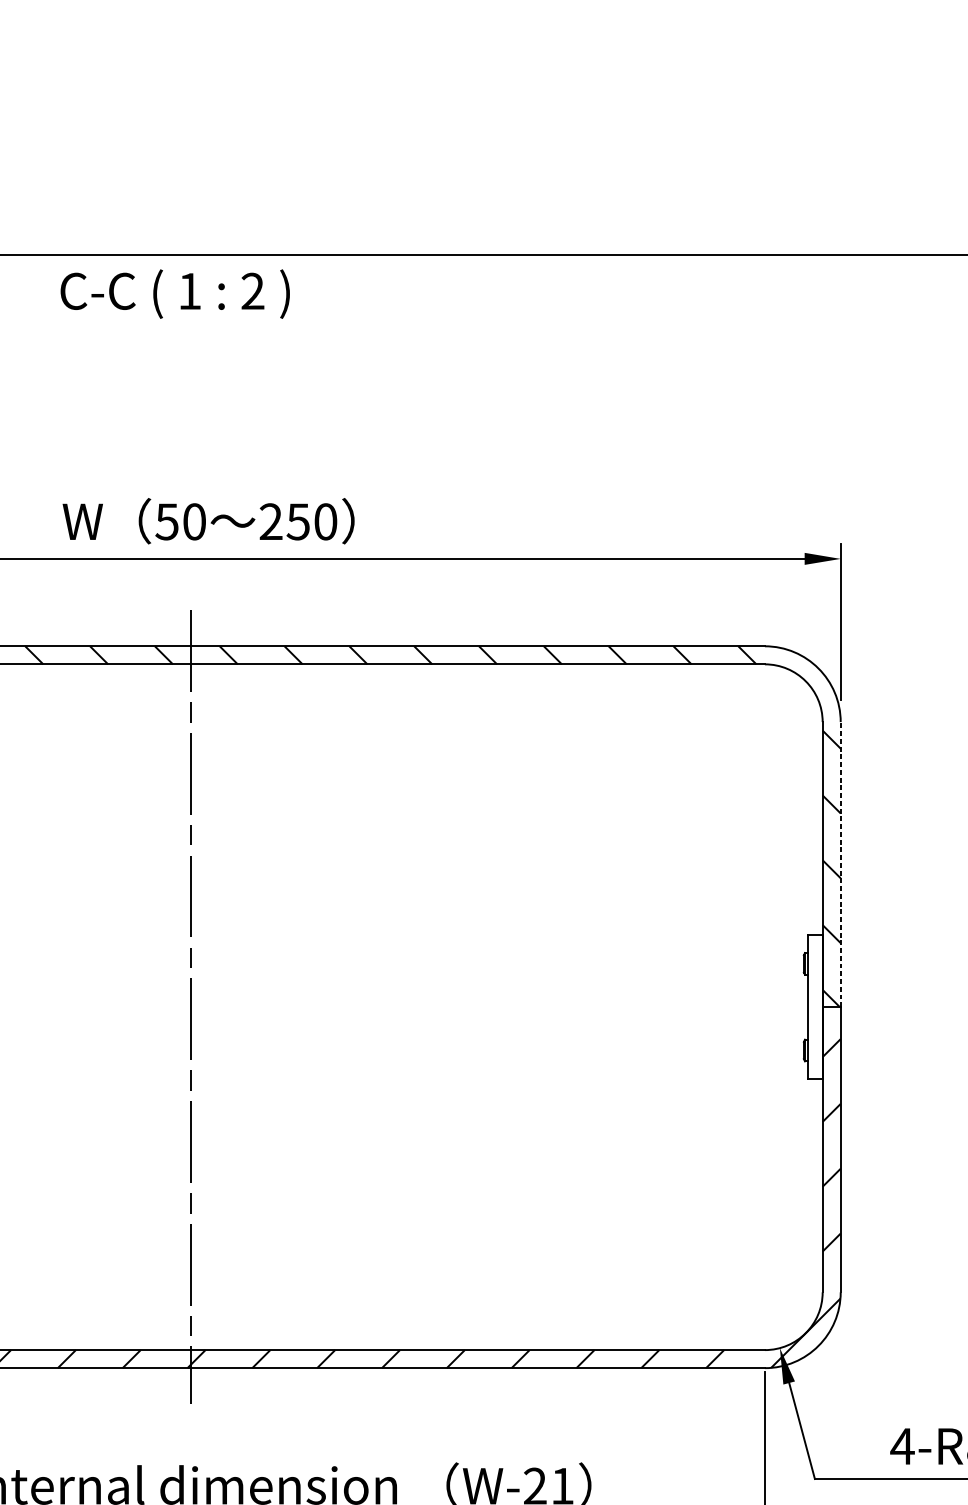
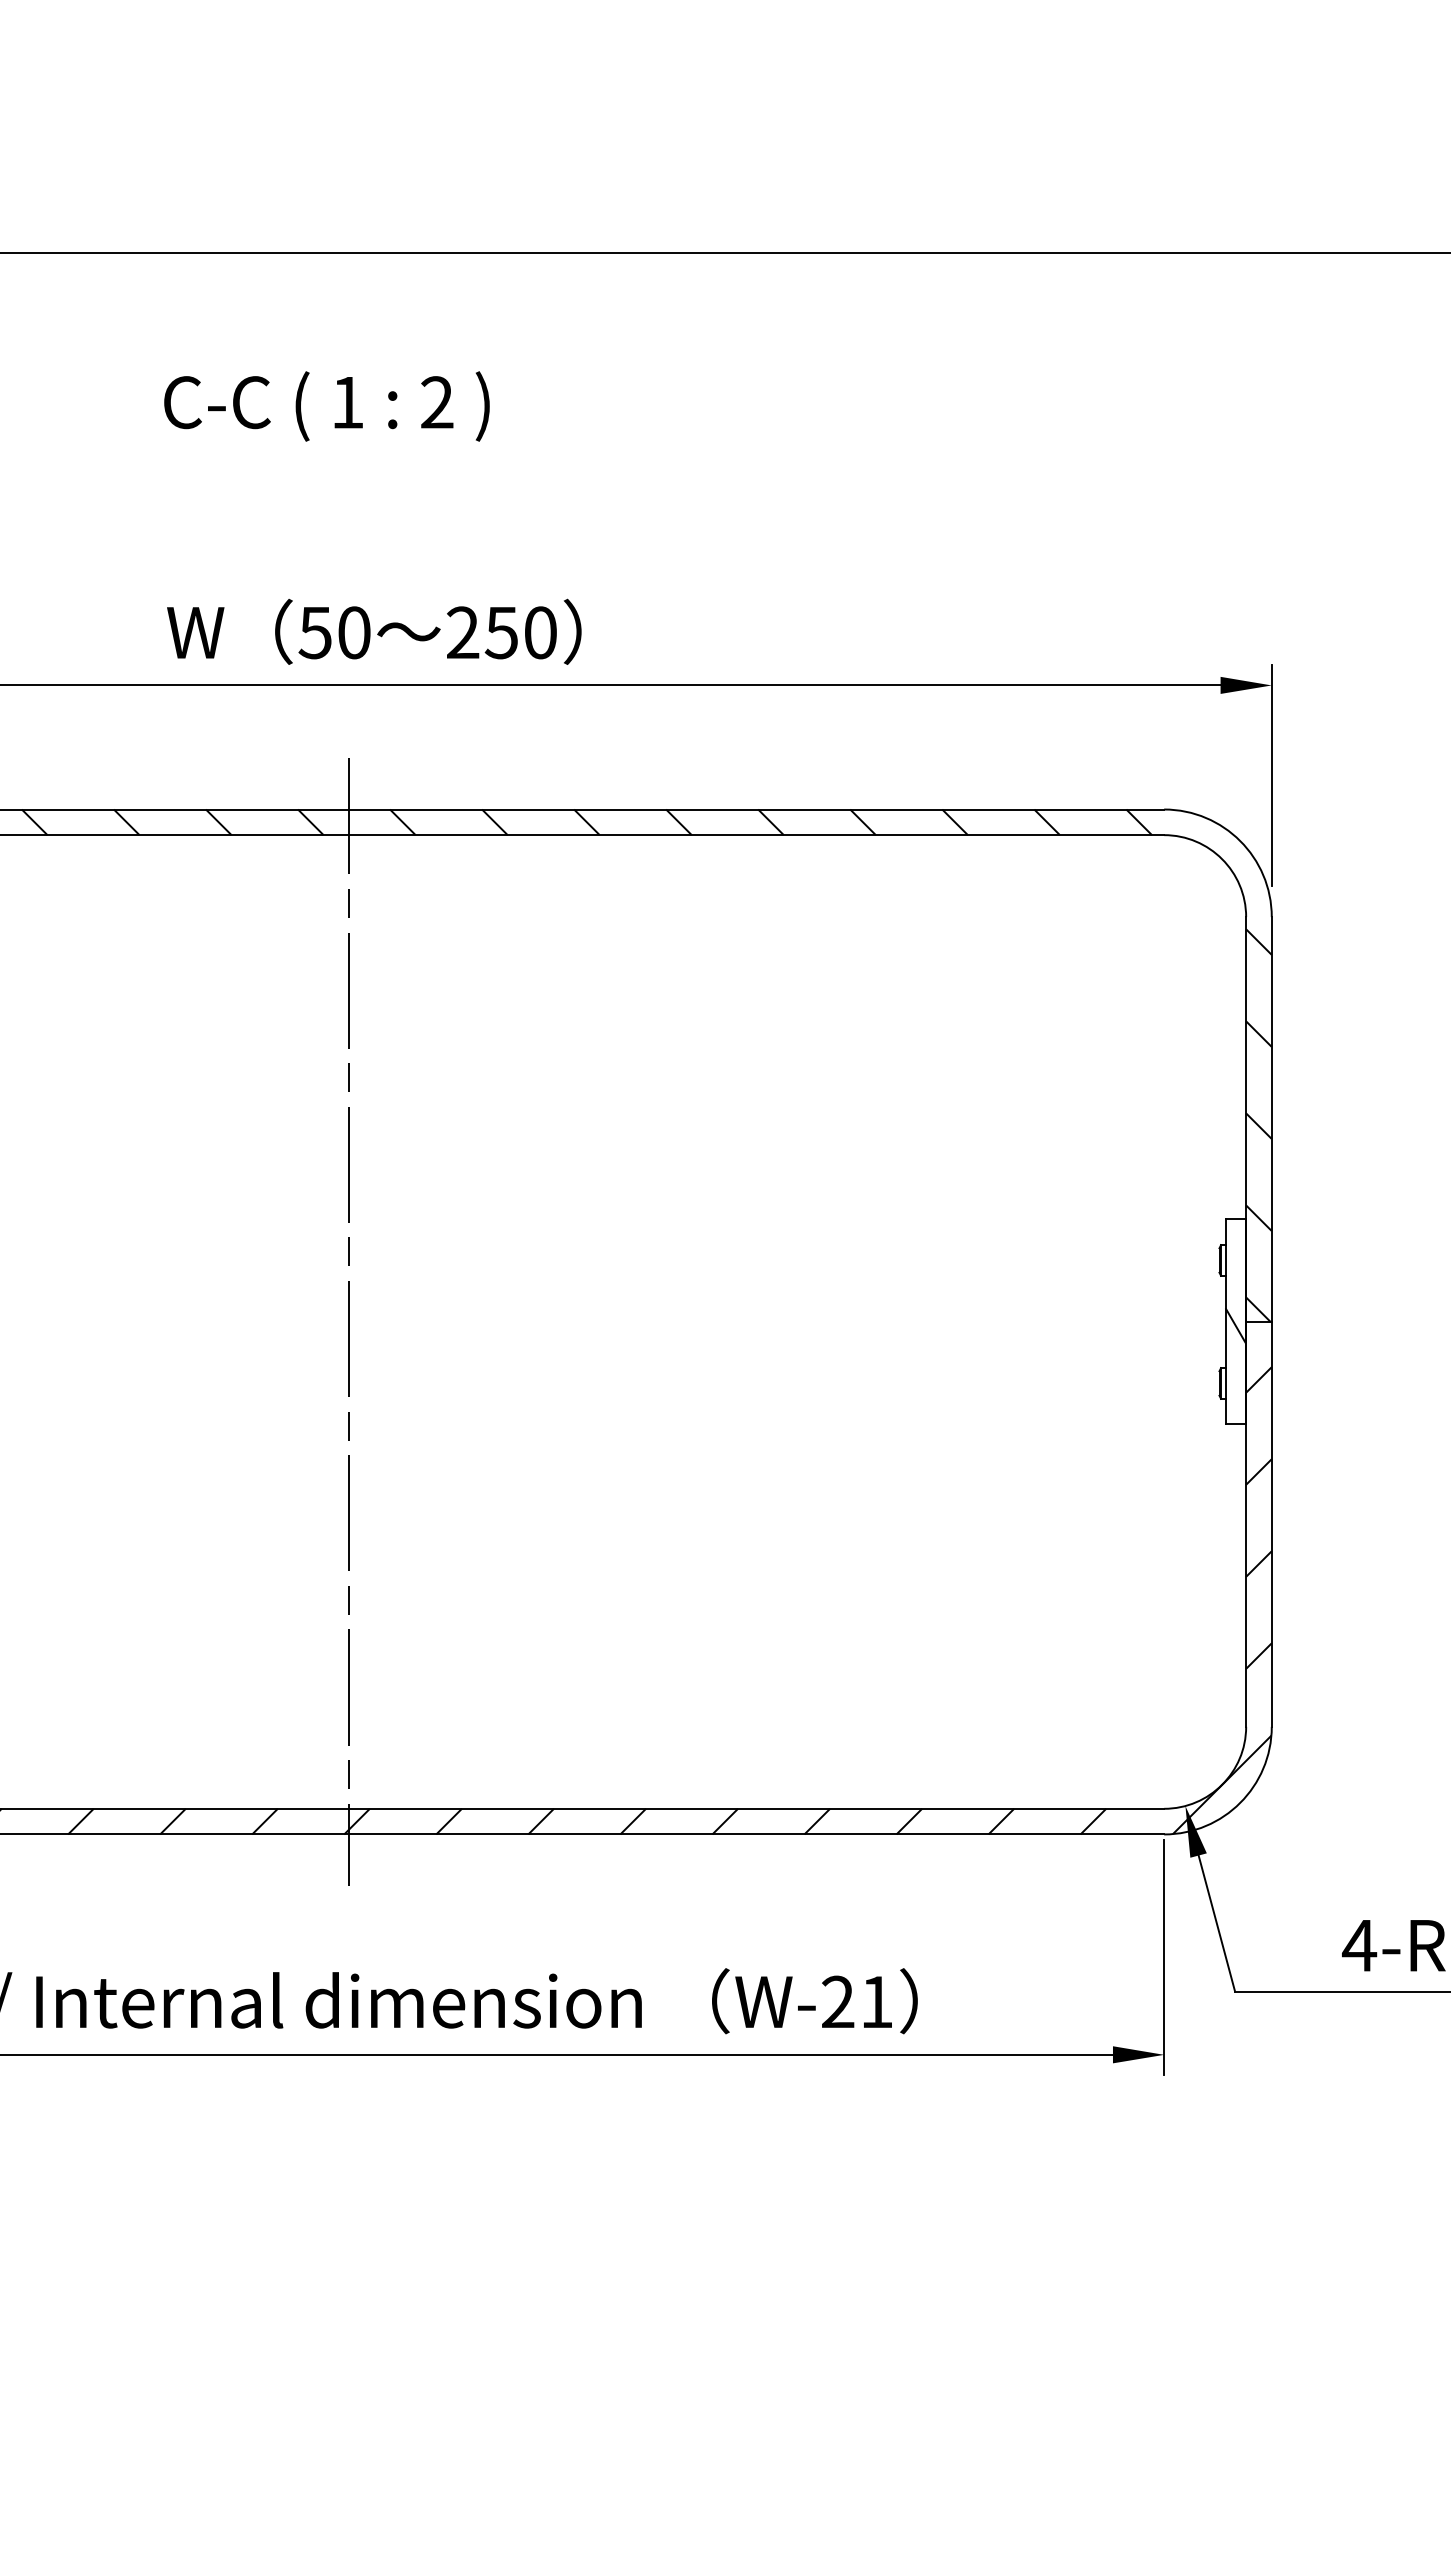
text: (174, 294) -> (326, 406), moved
line: (840, 864) -> (1271, 1119), dashed -> solid
hatch: (815, 1009) -> (1235, 1325), added

